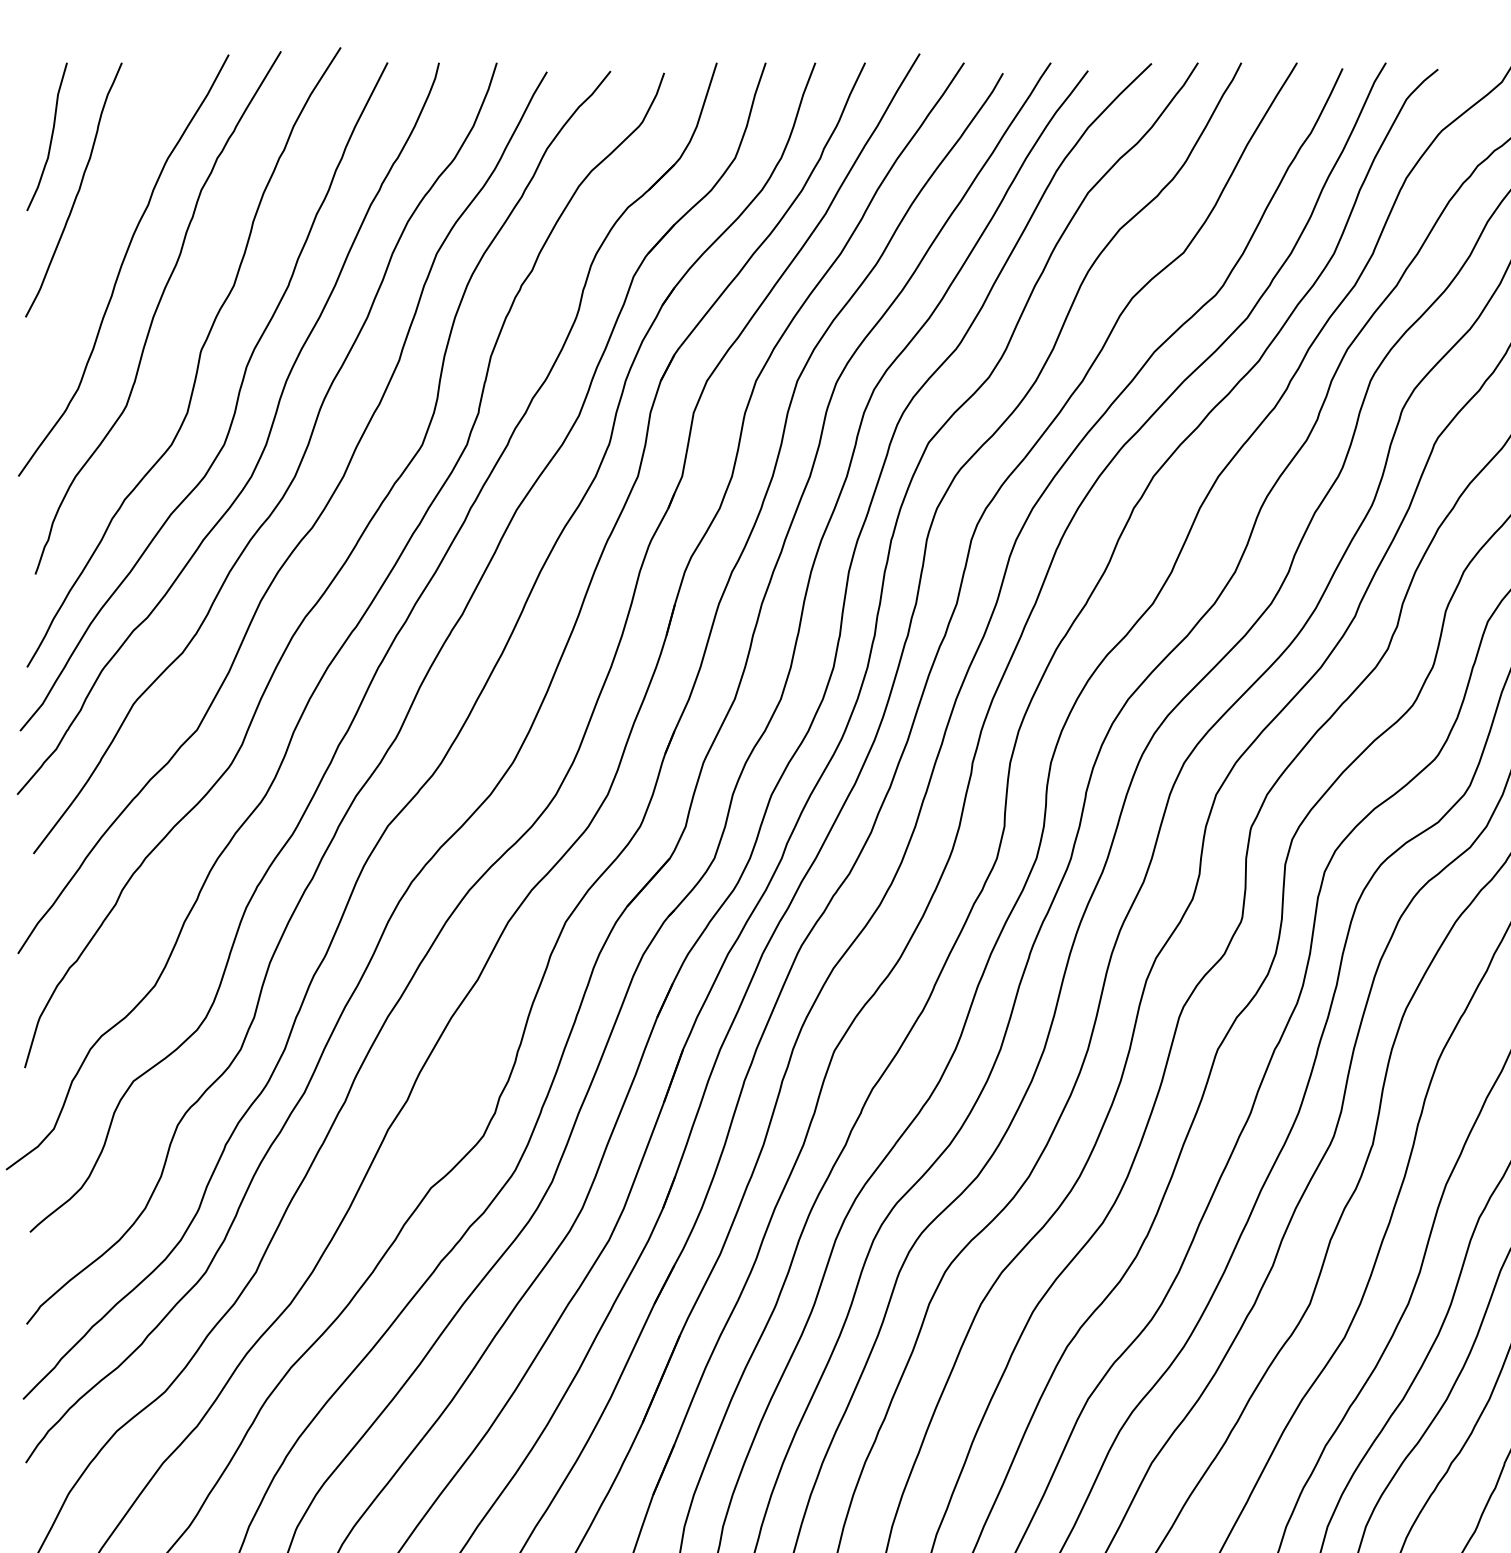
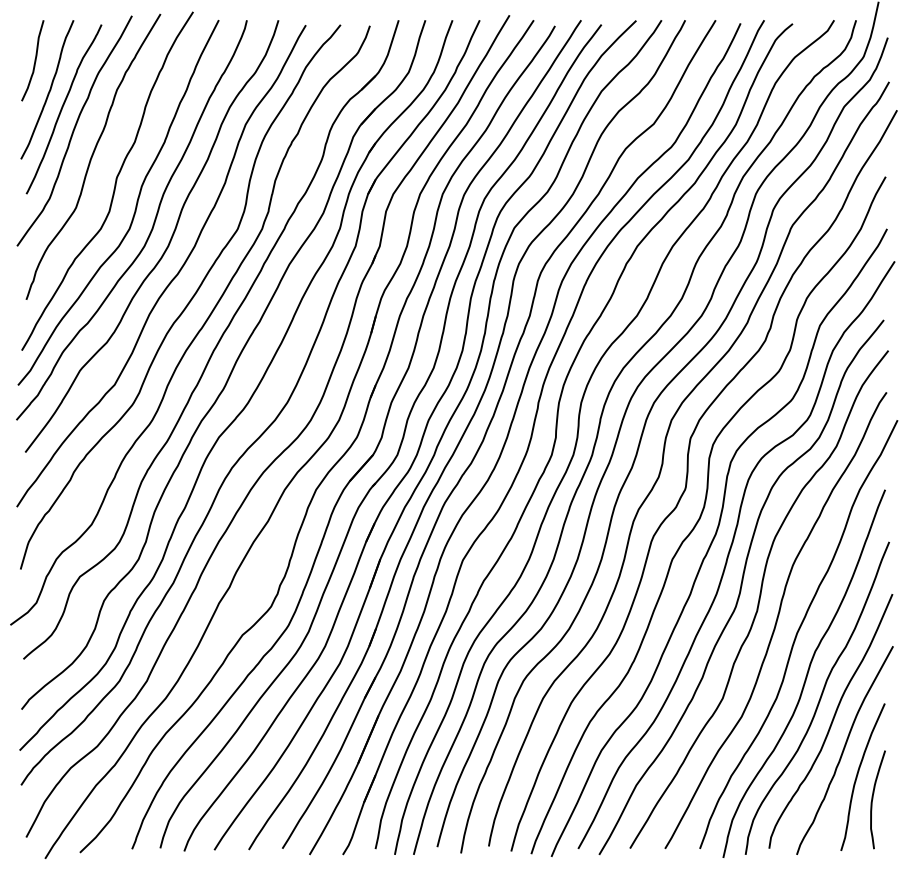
curve: (101, 226) -> (62, 109), added

